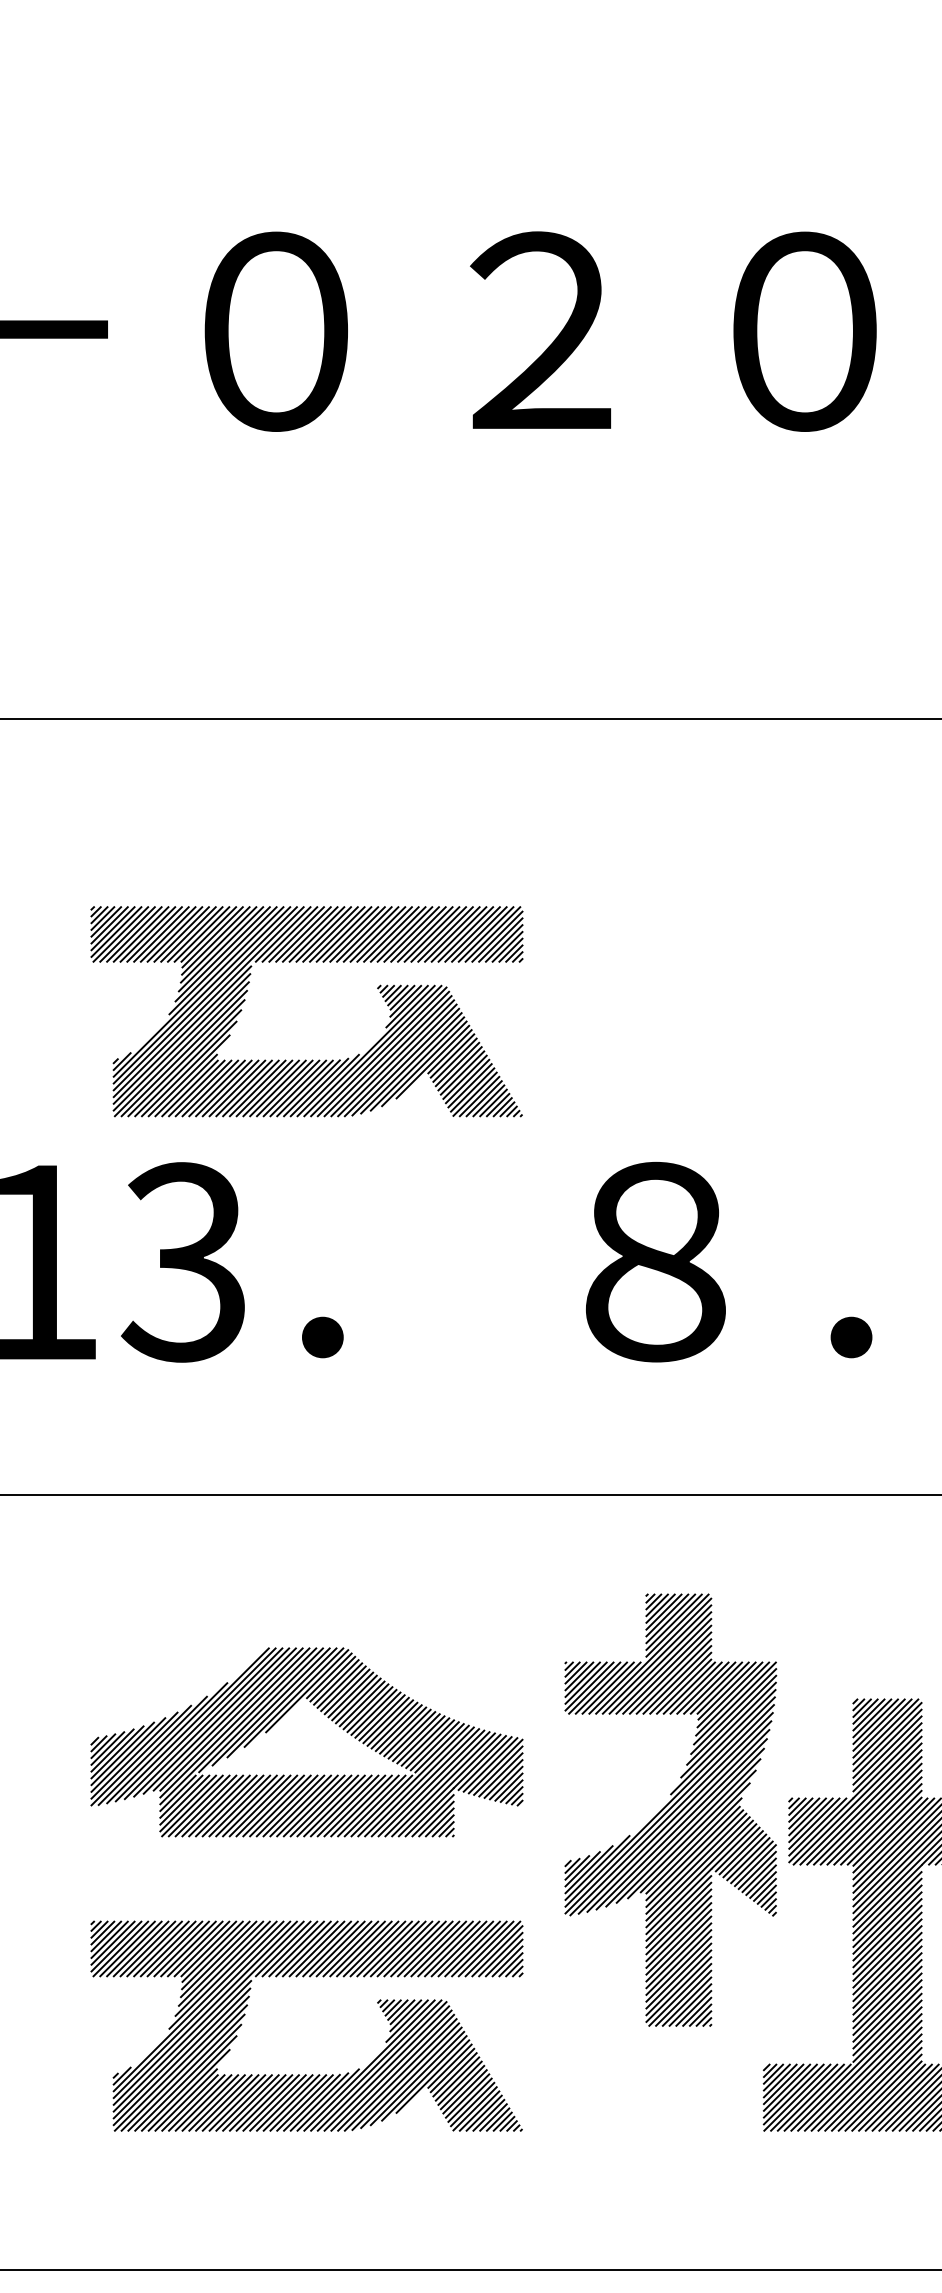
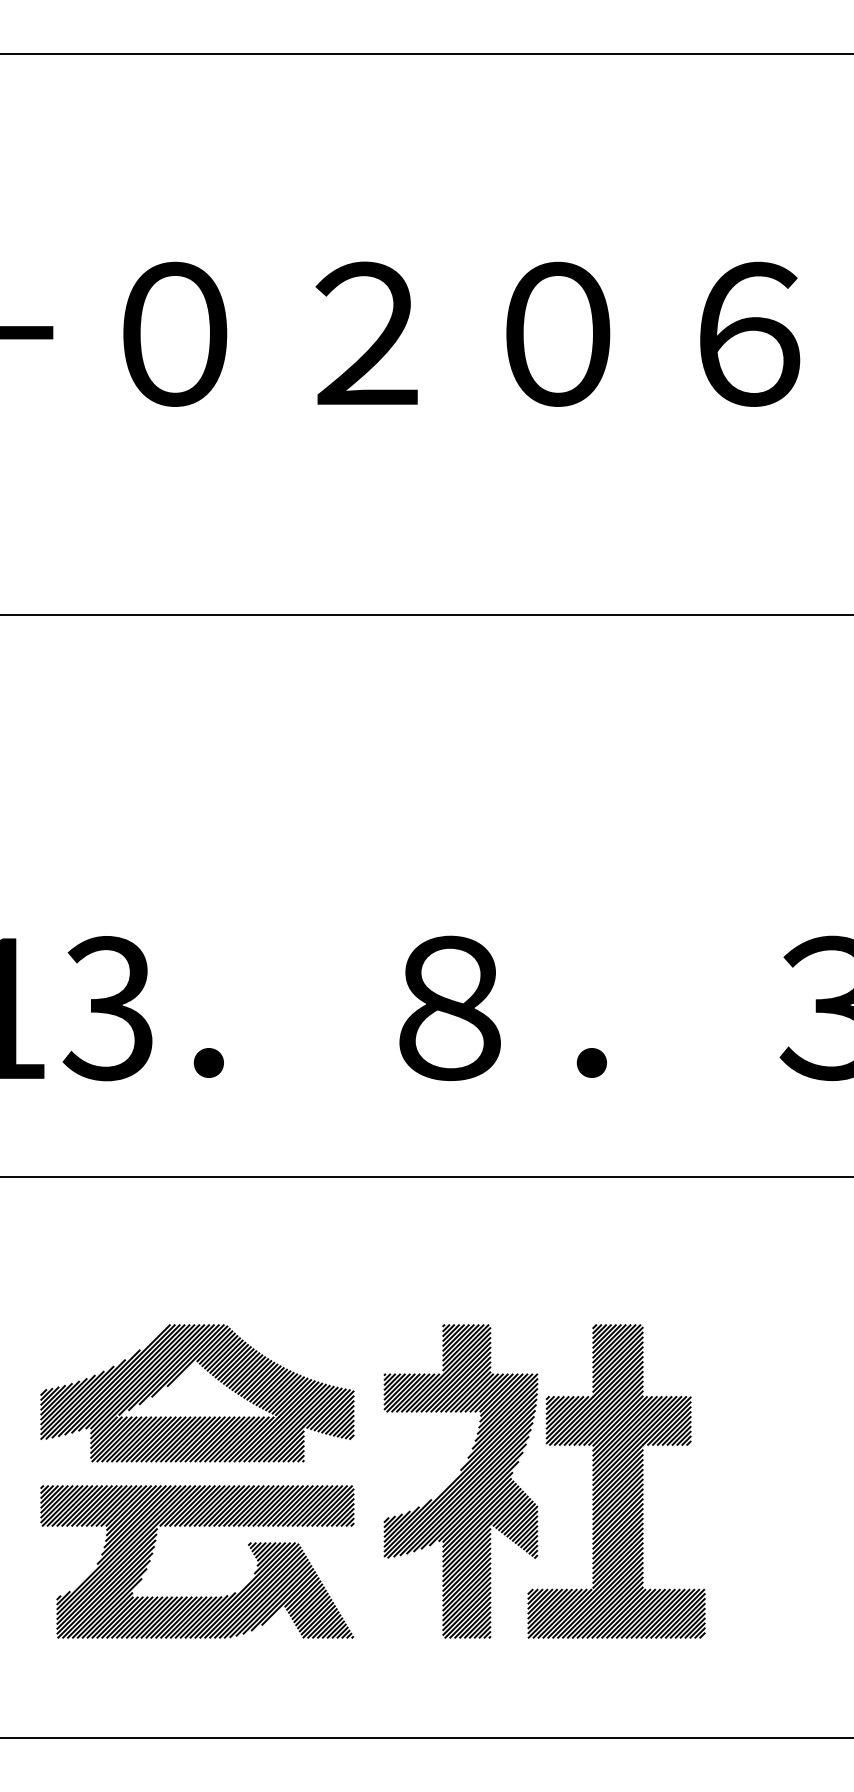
part: (308, 962) -> (198, 791), removed
part: (304, 1774) -> (195, 1416), moved
part: (670, 1810) -> (460, 1481), moved

